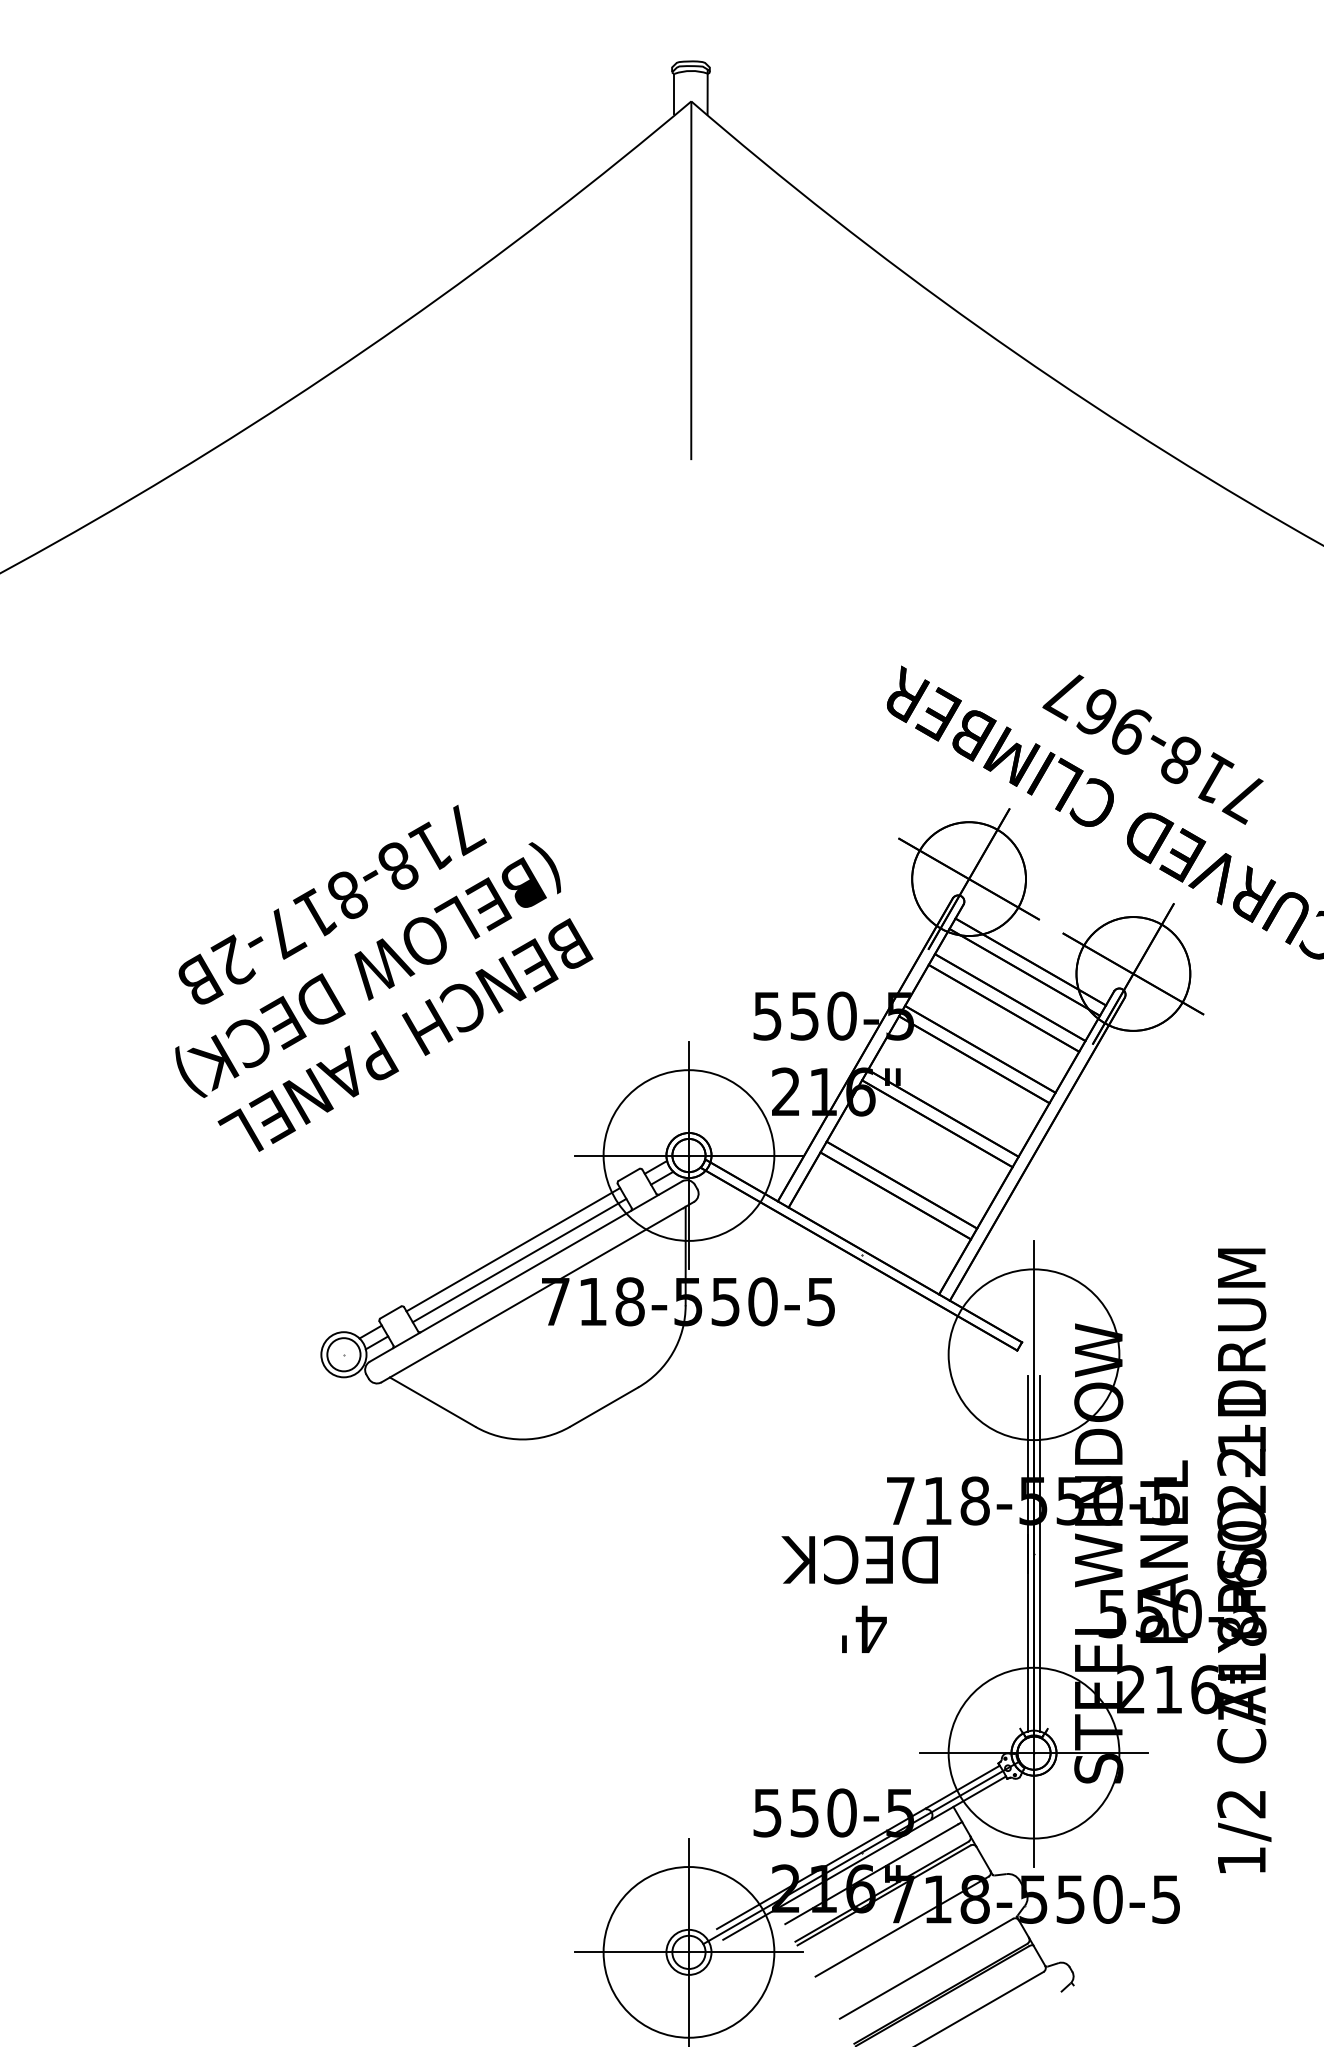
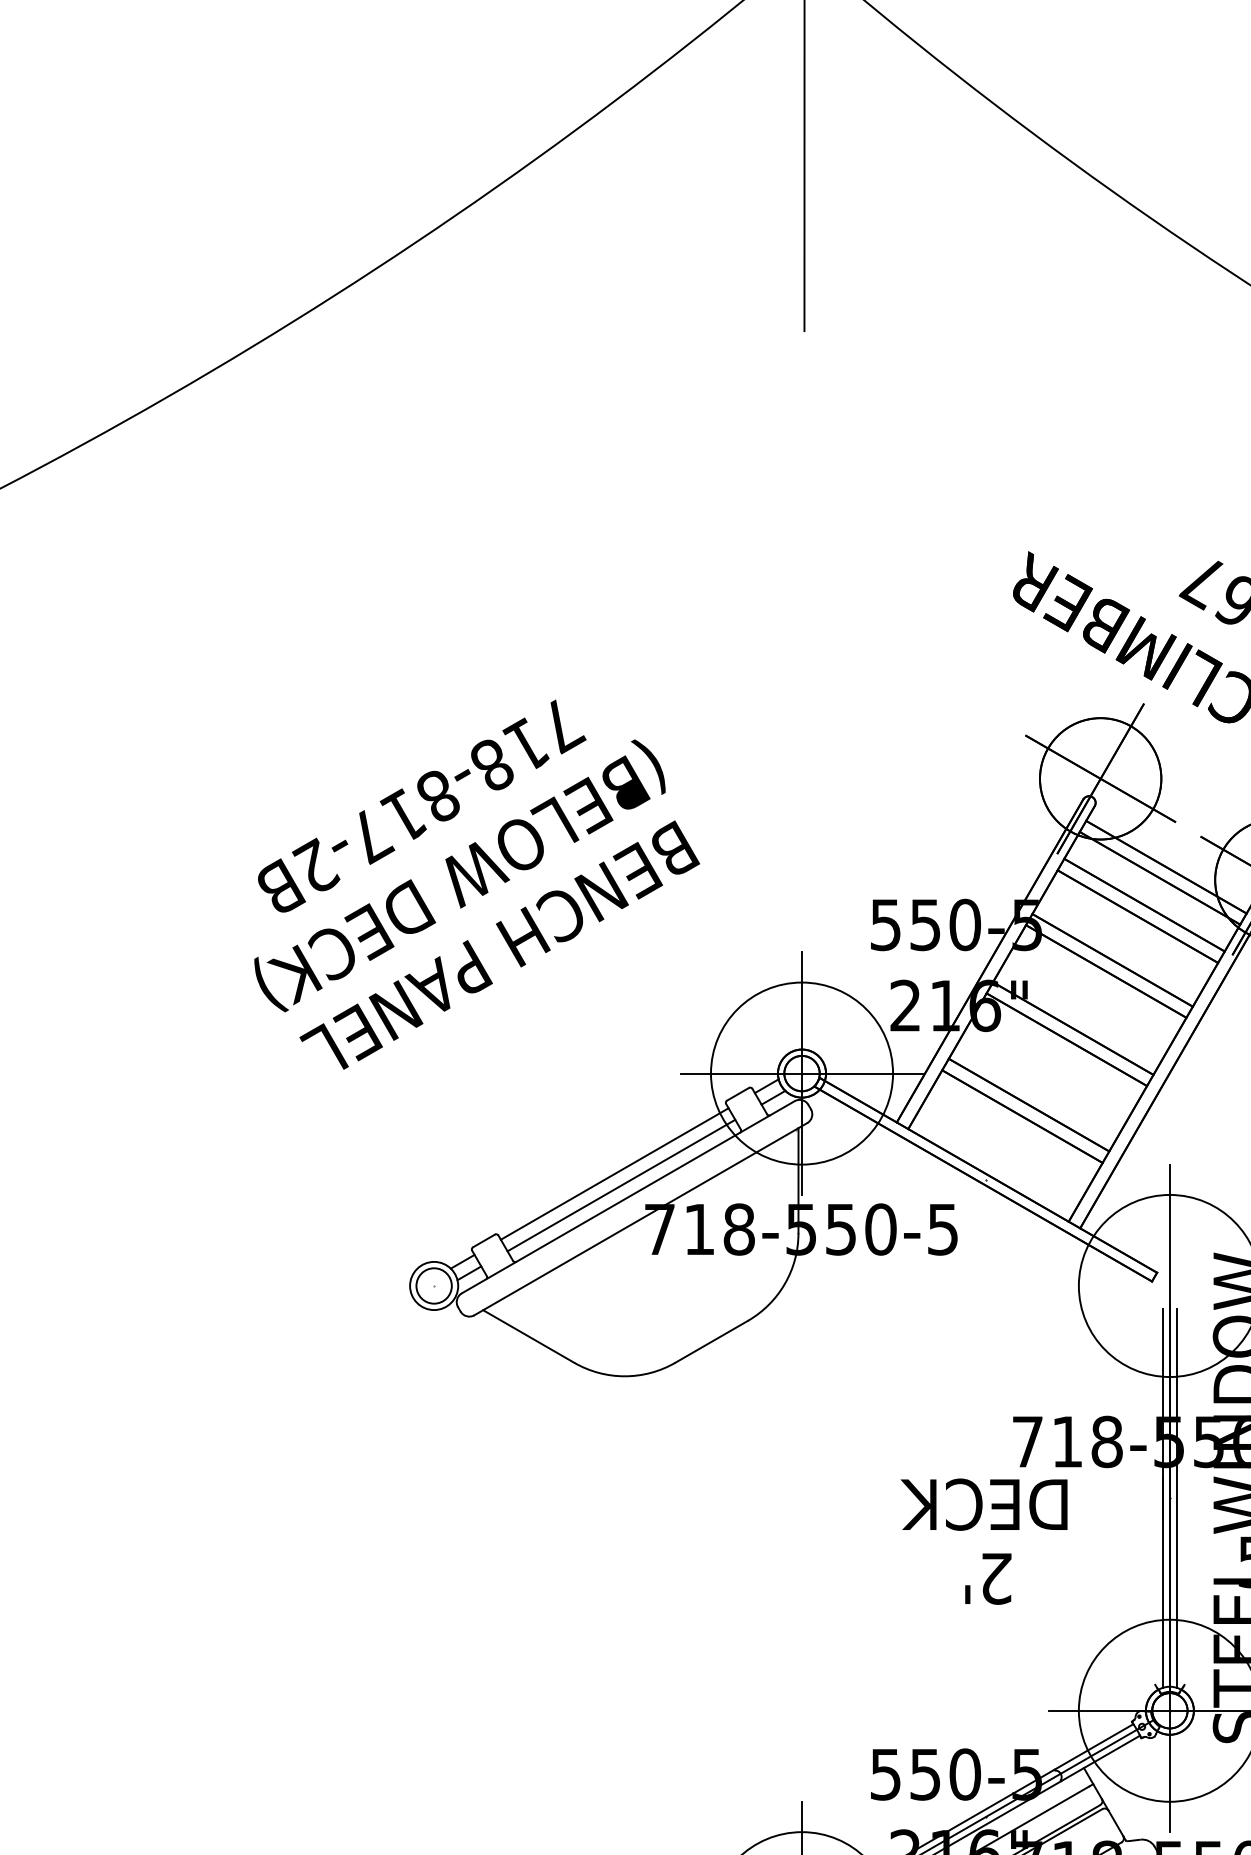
text: (870, 1629) -> (995, 1578), 4' -> 2'

